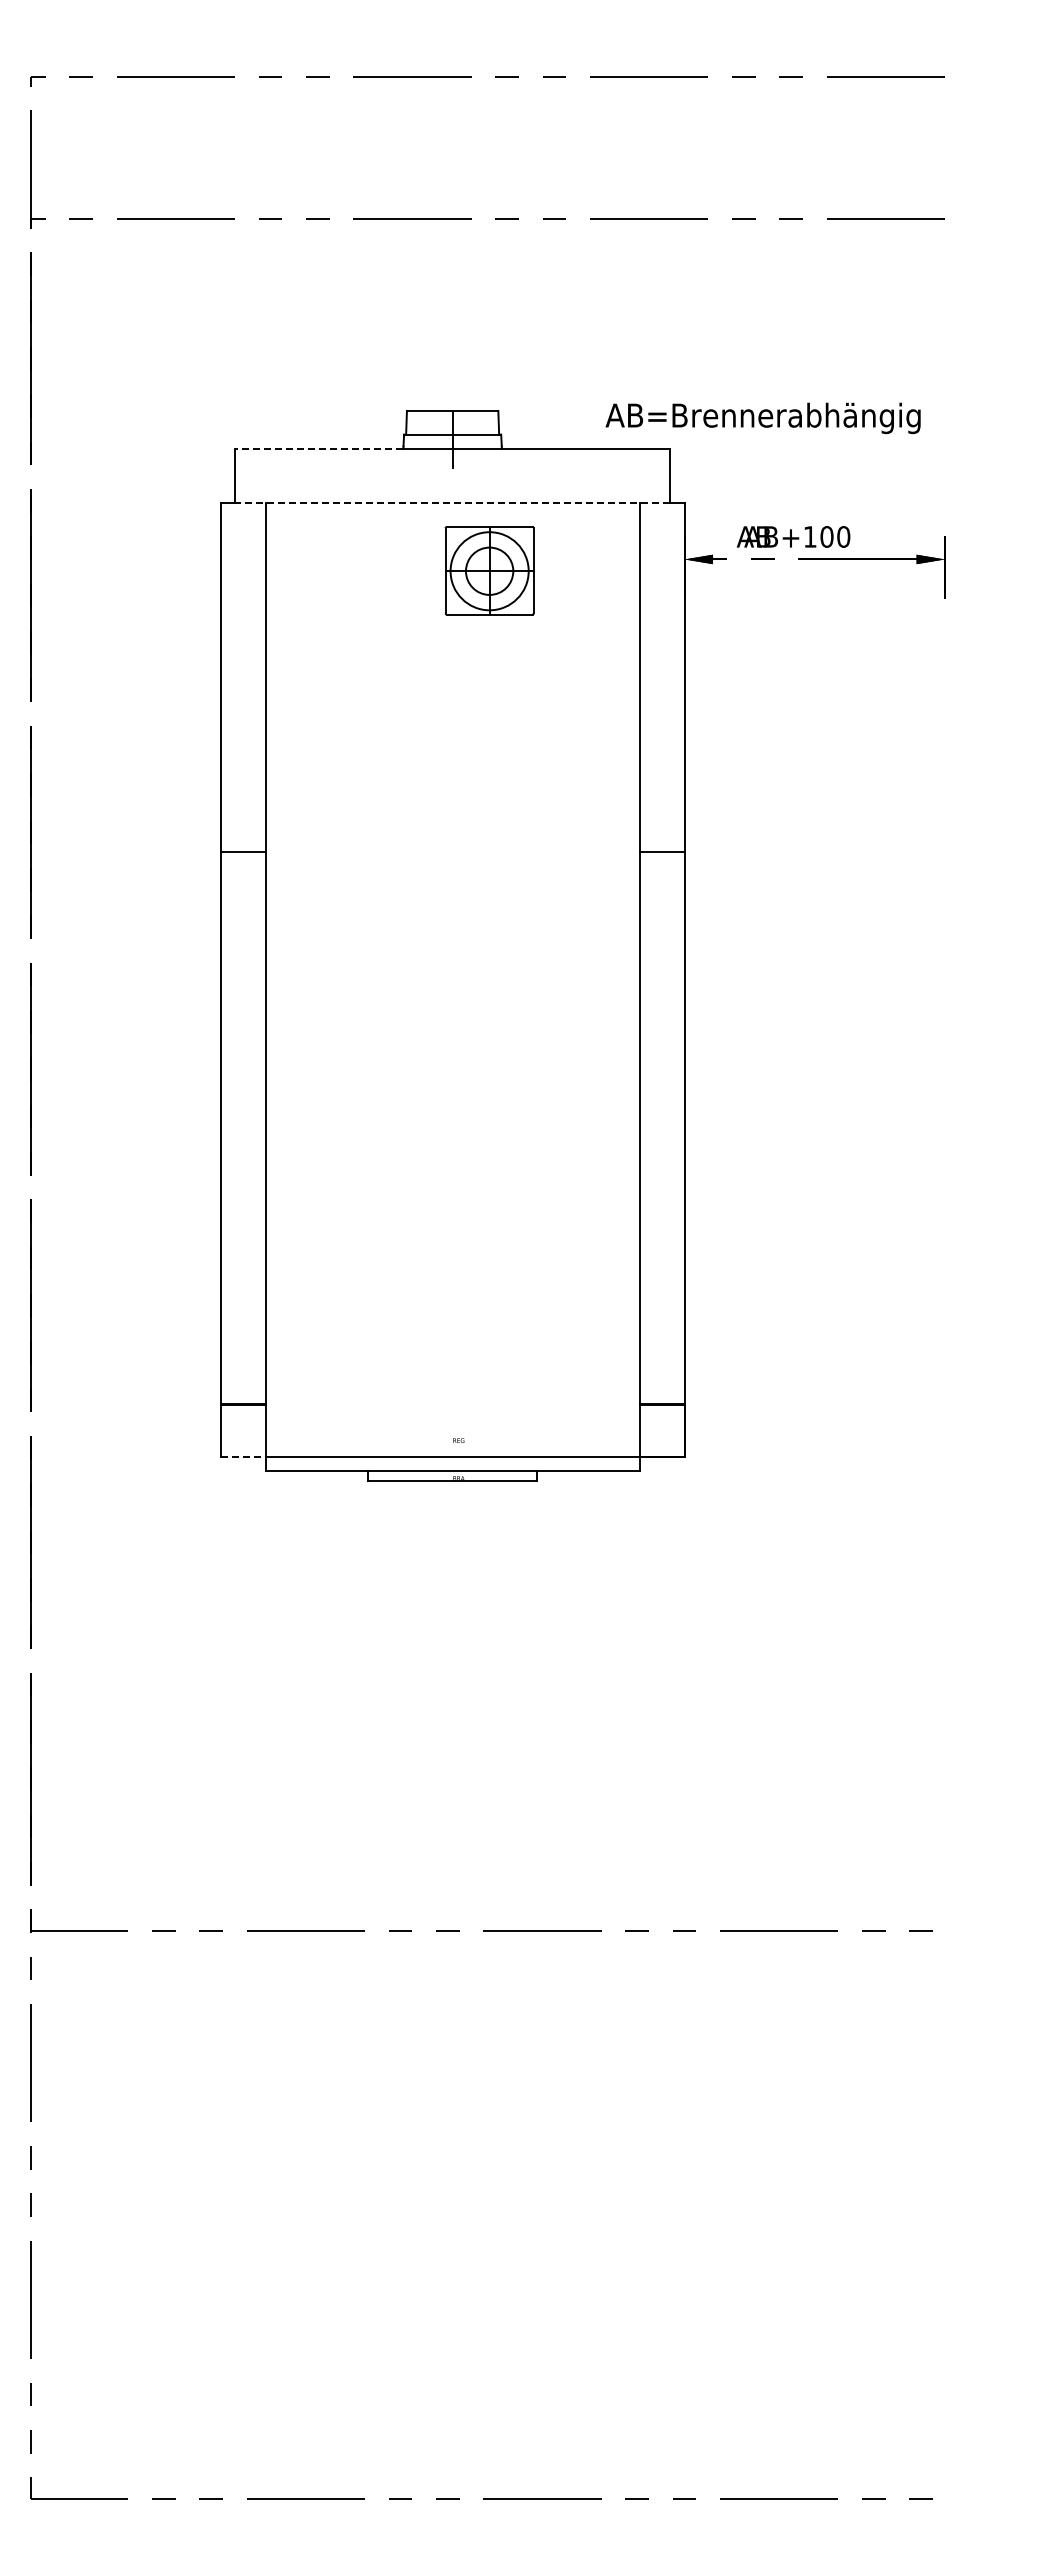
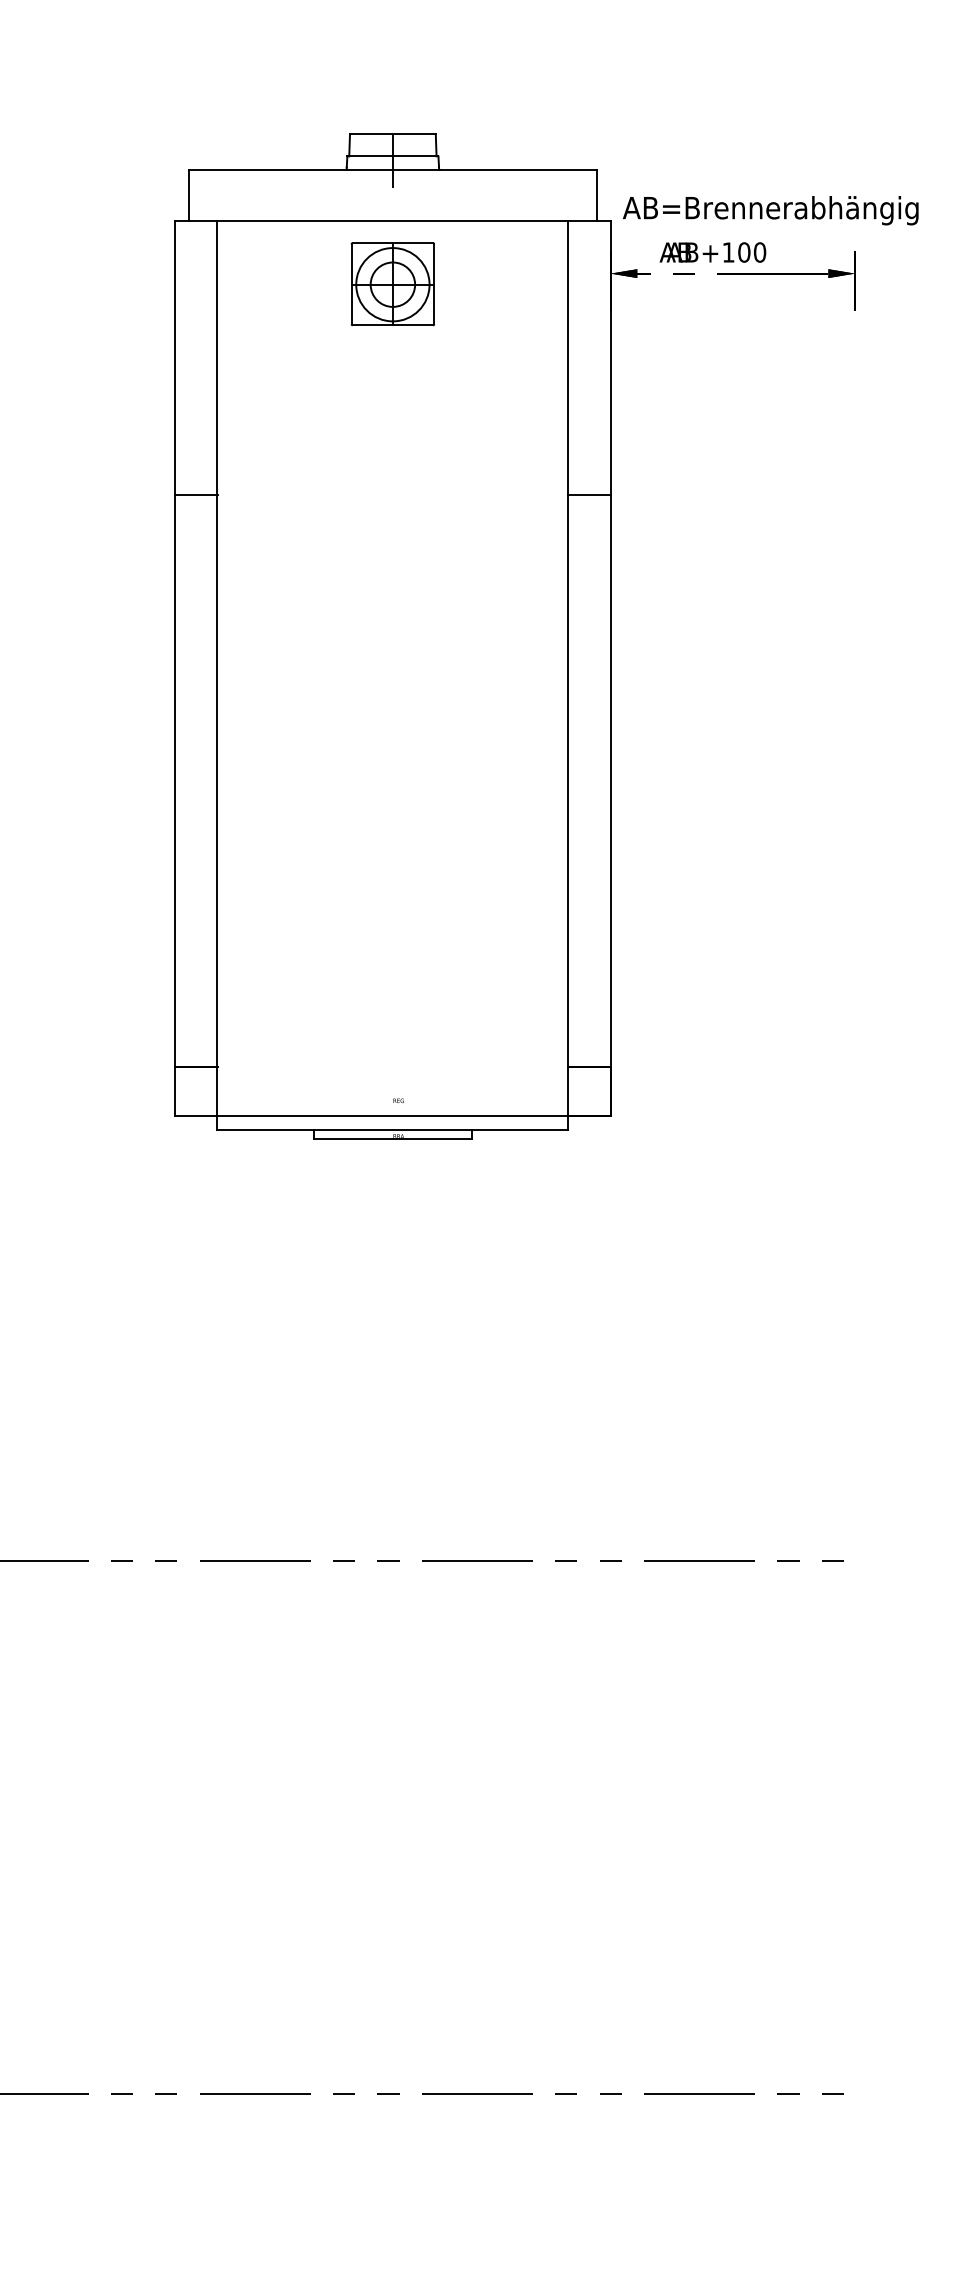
text: (762, 418) -> (770, 210), moved
line: (319, 448) -> (267, 169), dashed -> solid
line: (452, 503) -> (392, 221), dashed -> solid
part: (489, 570) -> (392, 284), moved
line: (243, 852) -> (196, 495), moved
line: (661, 852) -> (588, 495), moved
line: (243, 1457) -> (196, 1116), dashed -> solid

